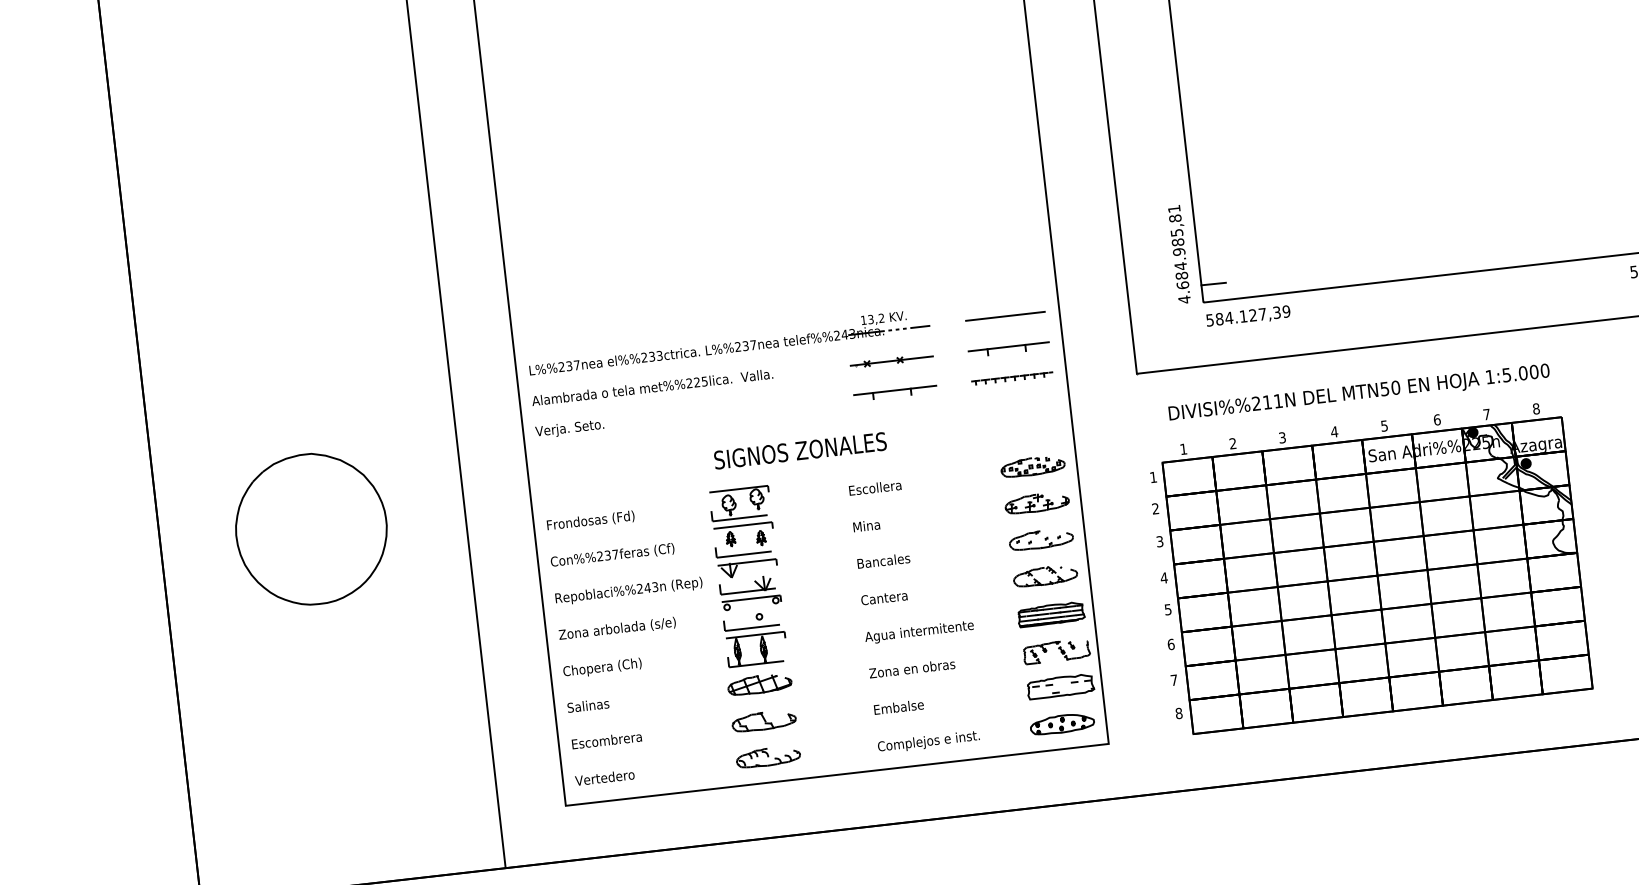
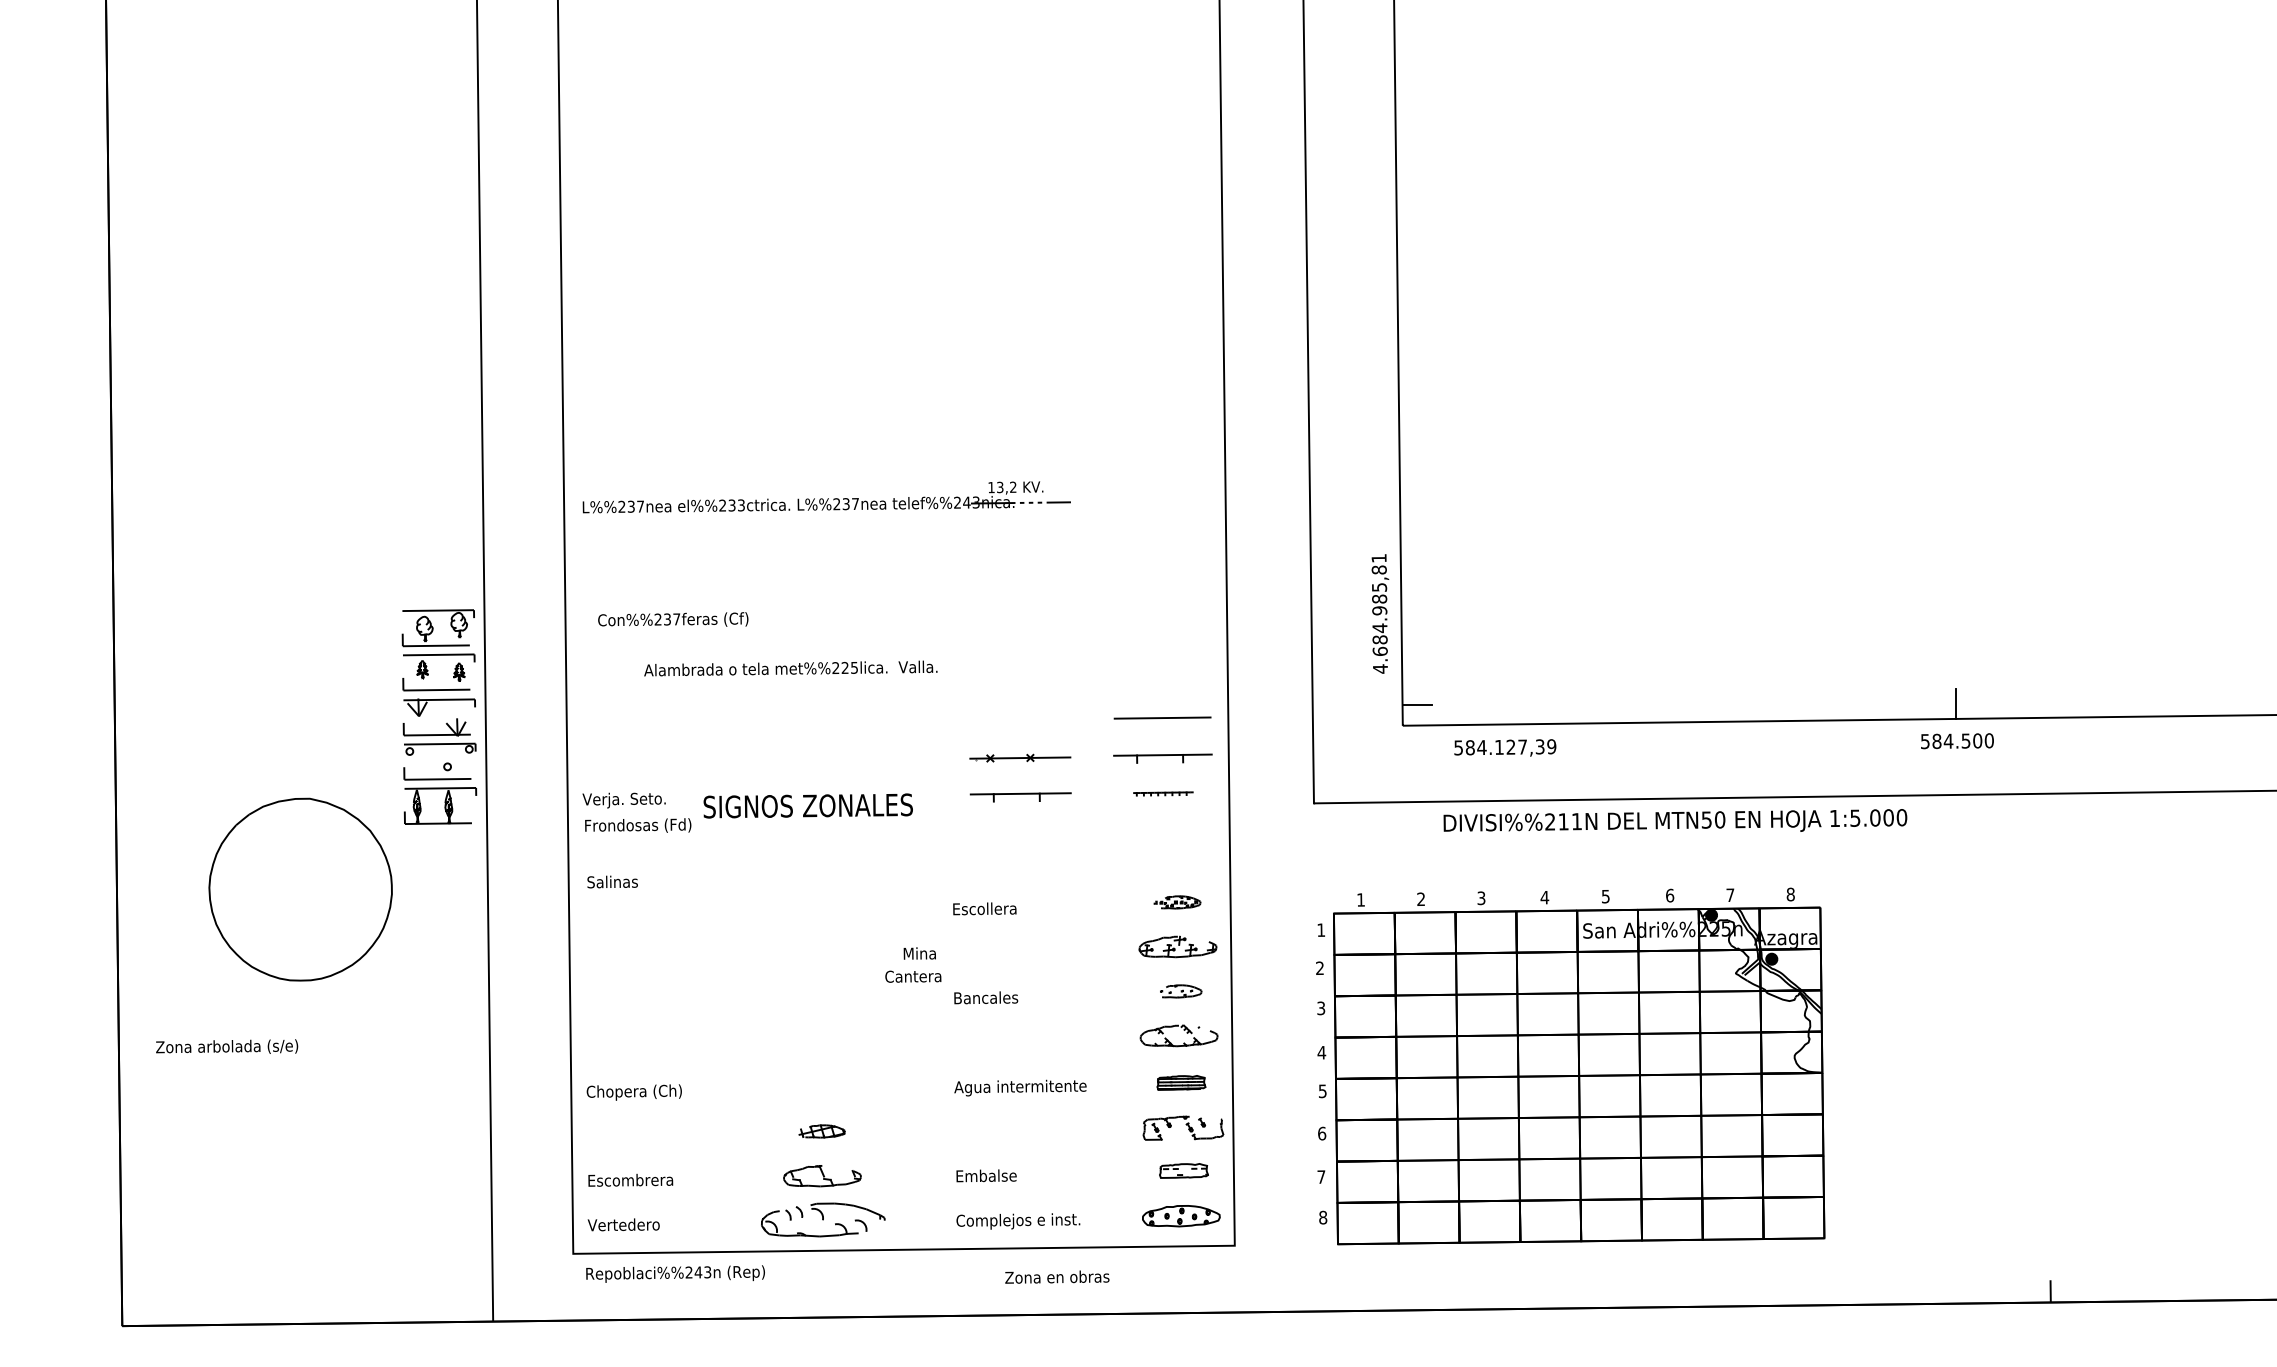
text: (1179, 254) -> (1380, 613), moved
text: (1248, 316) -> (1505, 747), moved
part: (728, 342) -> (826, 497), moved
part: (1012, 378) -> (1163, 793), size x0.6
text: (652, 387) -> (790, 668), moved
text: (1359, 392) -> (1675, 820), moved
text: (799, 450) -> (807, 805), moved
part: (1033, 466) -> (1177, 902), size x0.6
text: (591, 520) -> (638, 825), moved
text: (866, 525) -> (919, 953), moved
part: (1041, 539) -> (1178, 991), size x0.6
text: (612, 555) -> (673, 619), moved
part: (754, 581) -> (445, 723), moved
text: (628, 590) -> (675, 1273), moved
text: (884, 597) -> (913, 976), moved
part: (1051, 614) -> (1181, 1082), size x0.6
text: (617, 628) -> (227, 1046), moved
text: (912, 668) -> (1057, 1276), moved
part: (759, 684) -> (821, 1131), size x0.6
part: (1060, 686) -> (1183, 1170), size x0.6
text: (588, 705) -> (612, 881), moved
part: (767, 756) -> (822, 1219), size x1.6

